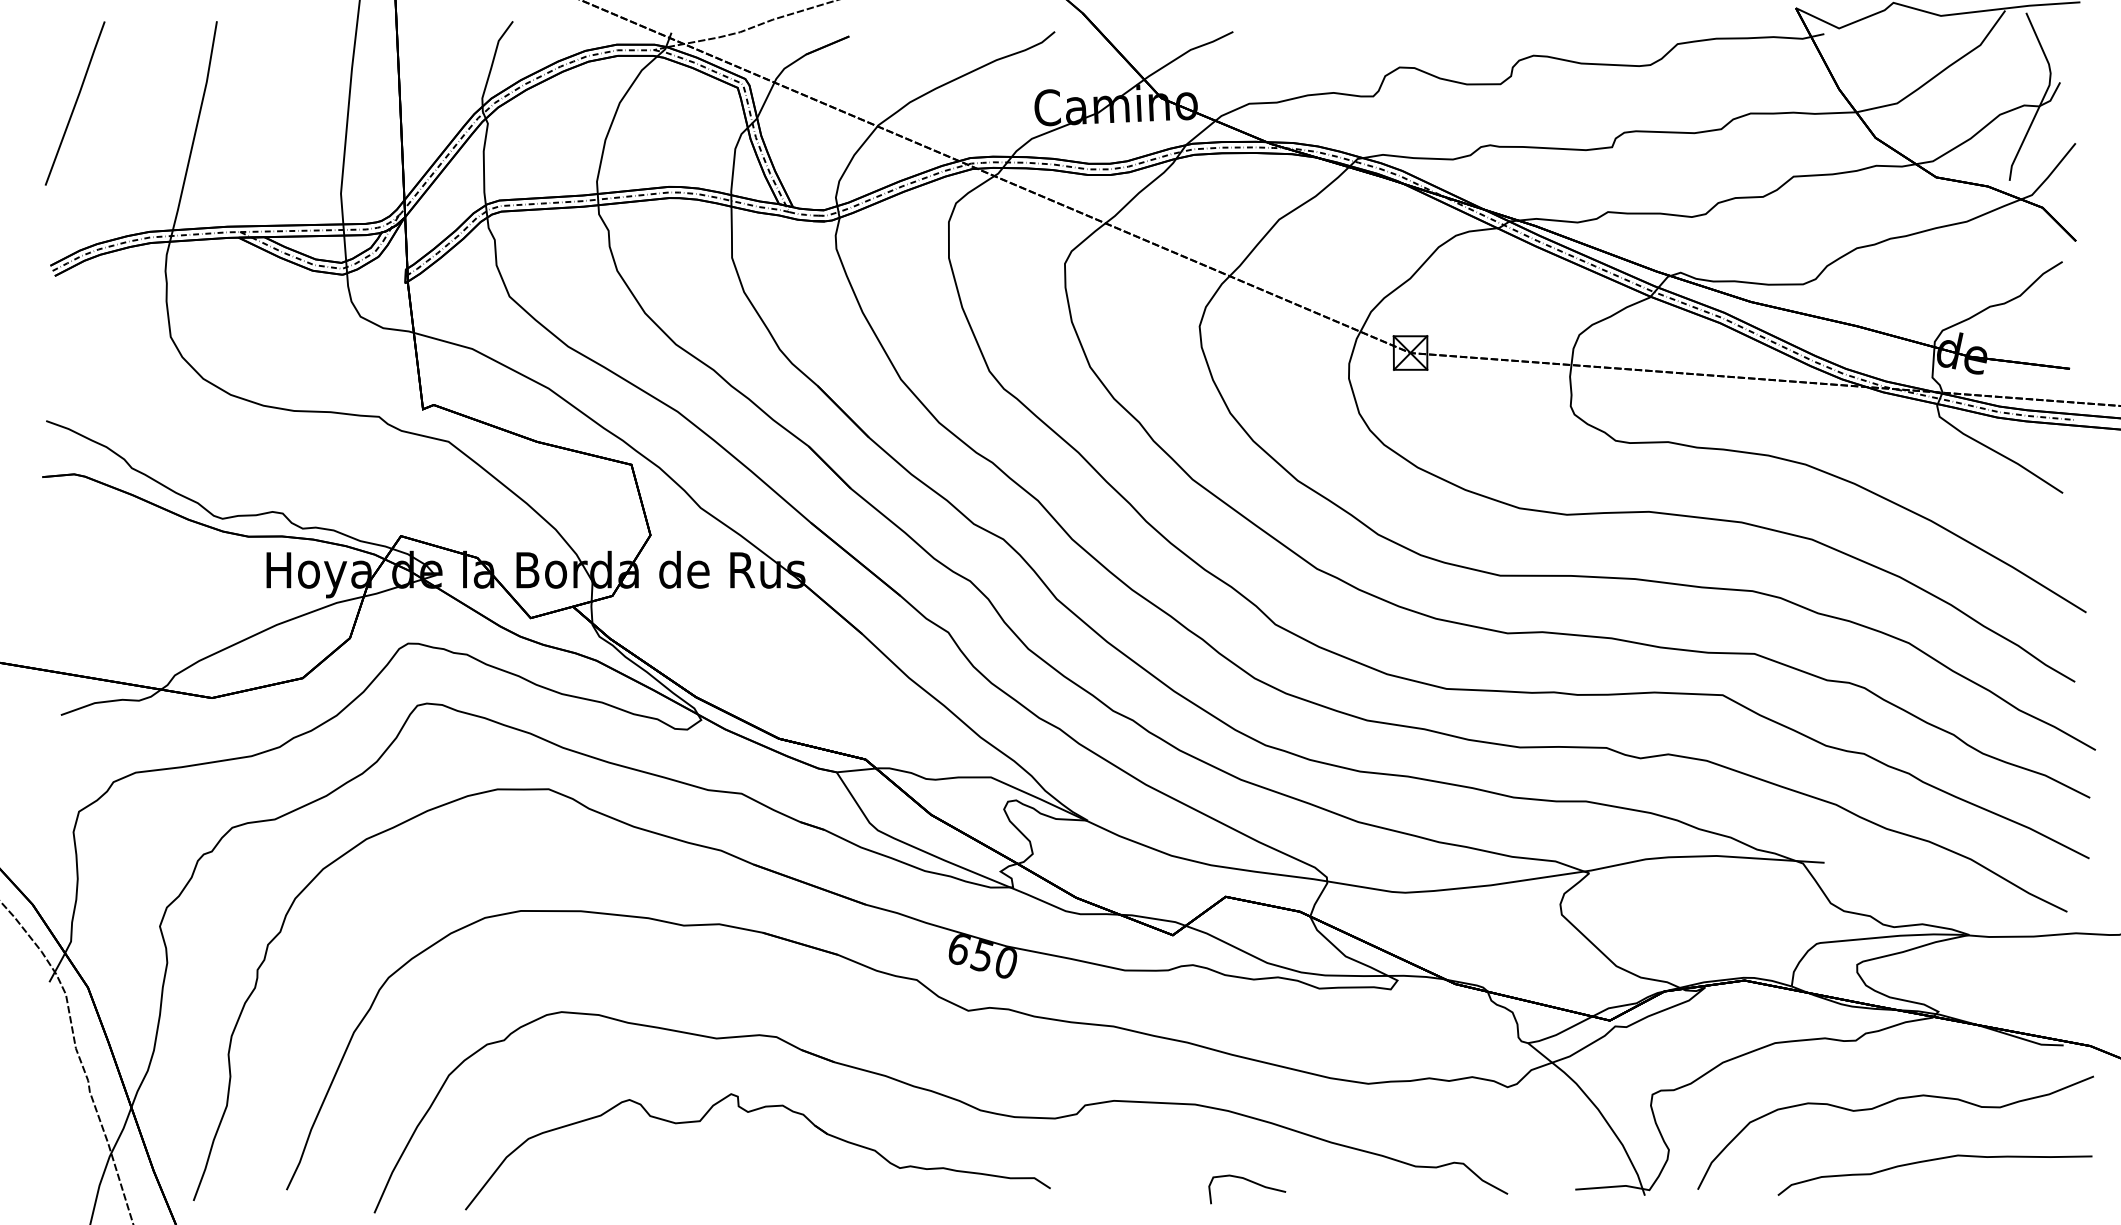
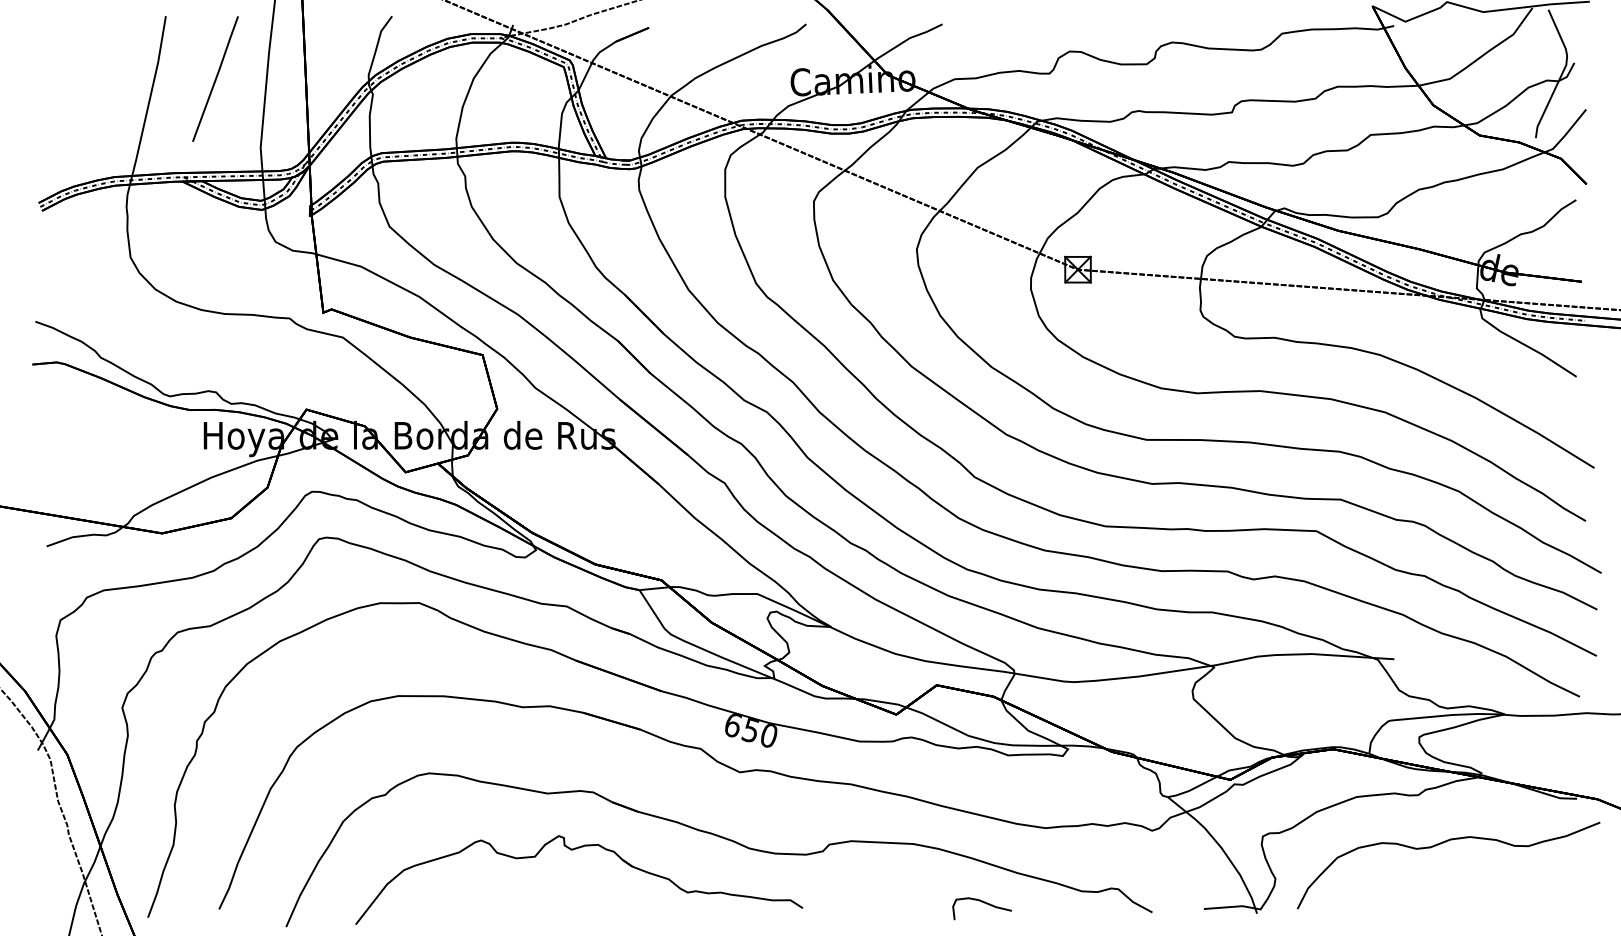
line: (75, 102) -> (215, 78), moved
curve: (1933, 1161) -> (1477, 887), removed
curve: (1250, 1182) -> (984, 903), moved

